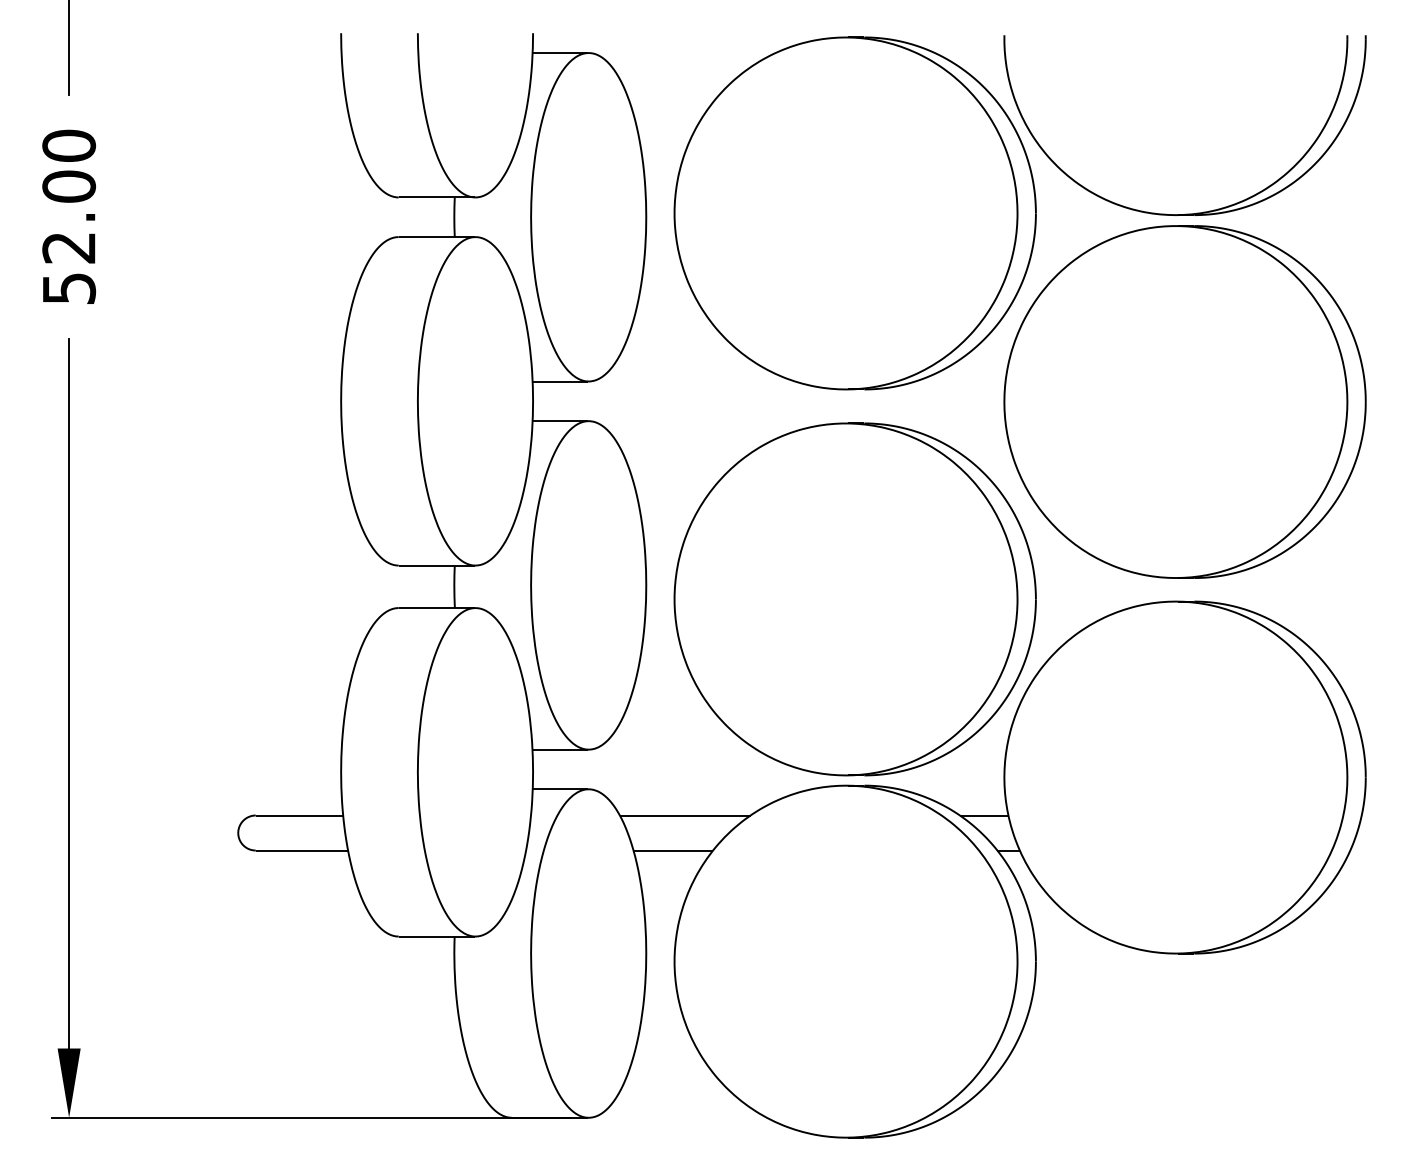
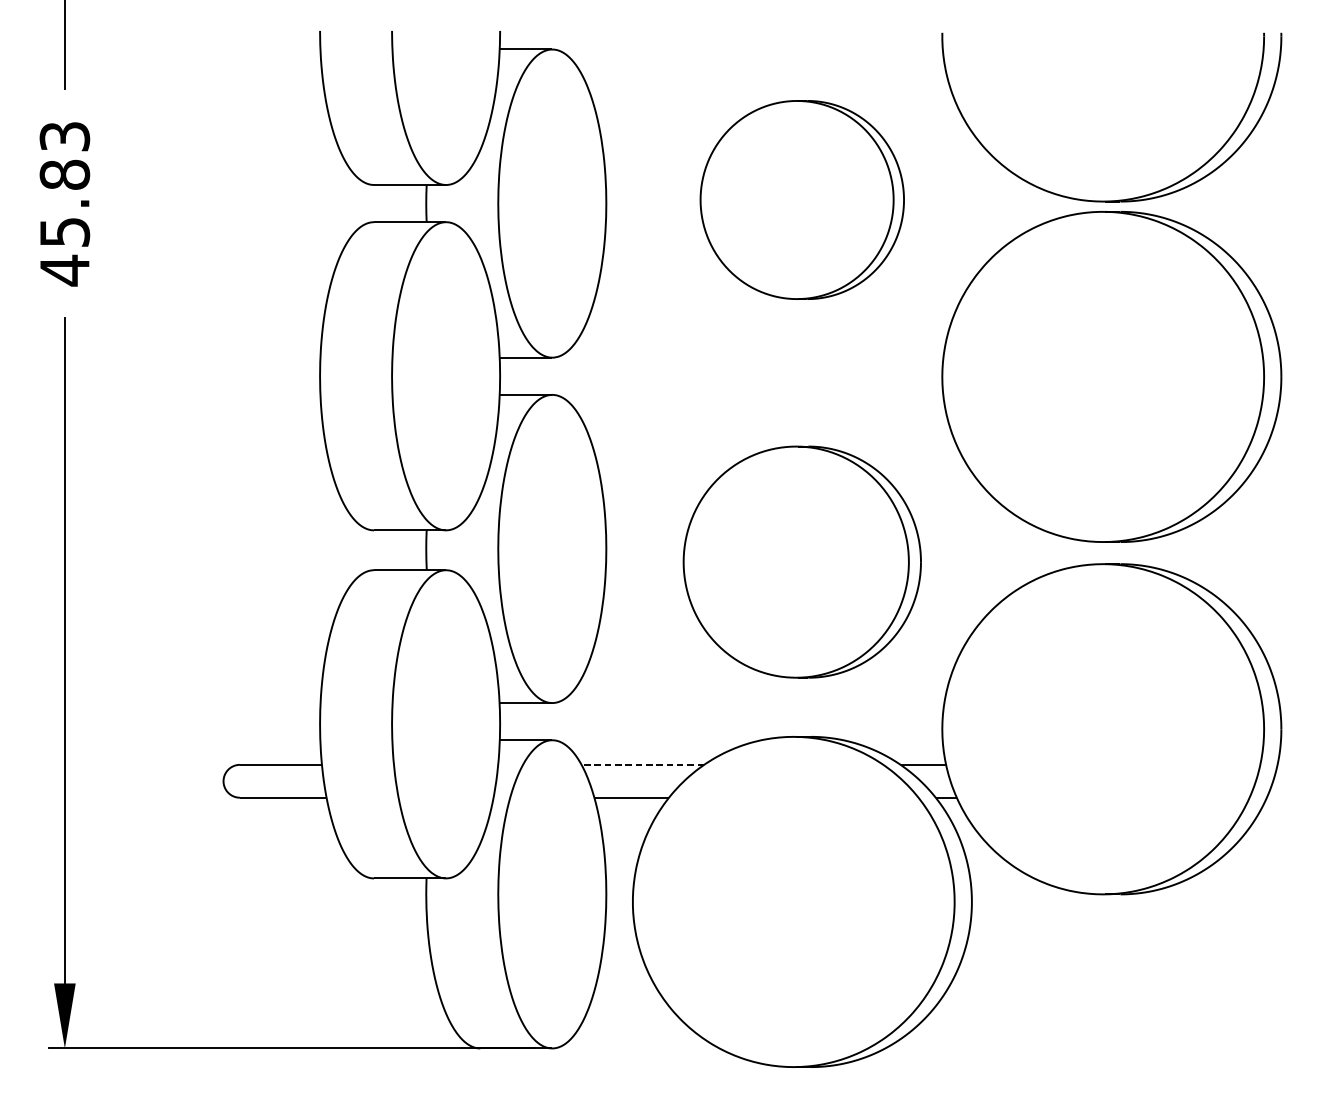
part: (854, 213) -> (801, 200), size x0.6
text: (69, 217) -> (65, 203), 52.00 -> 45.83
part: (854, 599) -> (801, 562), size x0.7
line: (684, 815) -> (642, 764), solid -> dashed

